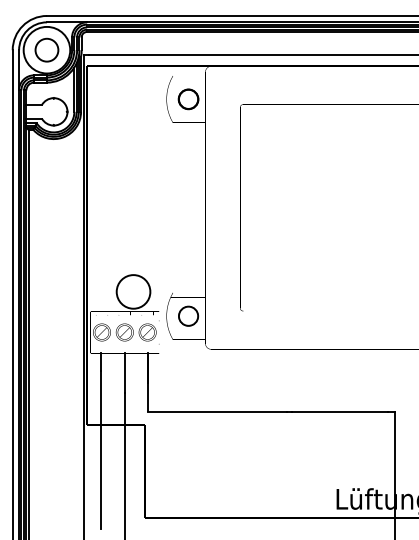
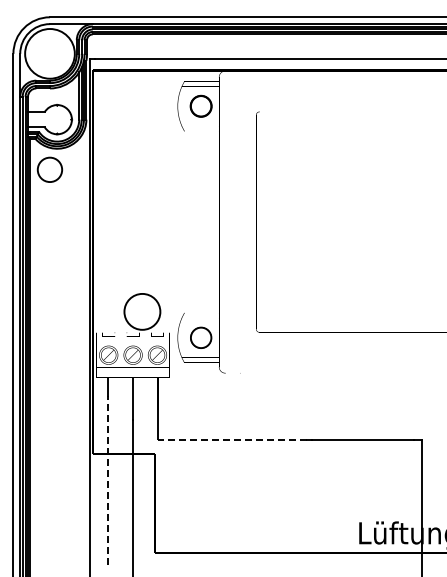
circle: (46, 49) -> (49, 169), moved
line: (217, 412) -> (232, 440), solid -> dashed
line: (101, 449) -> (108, 480), solid -> dashed

